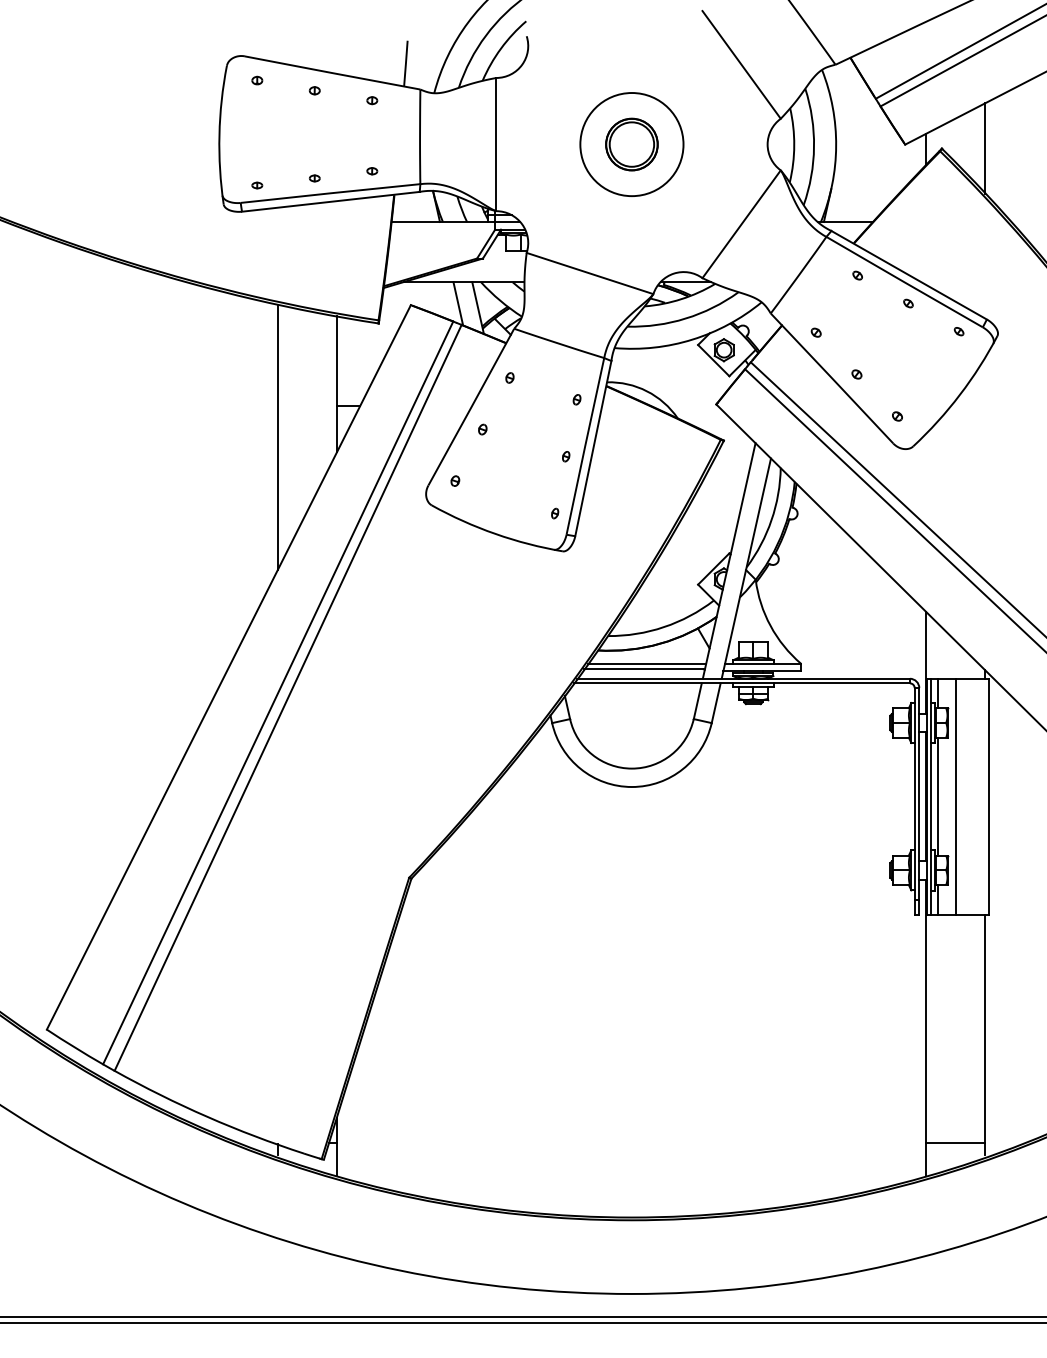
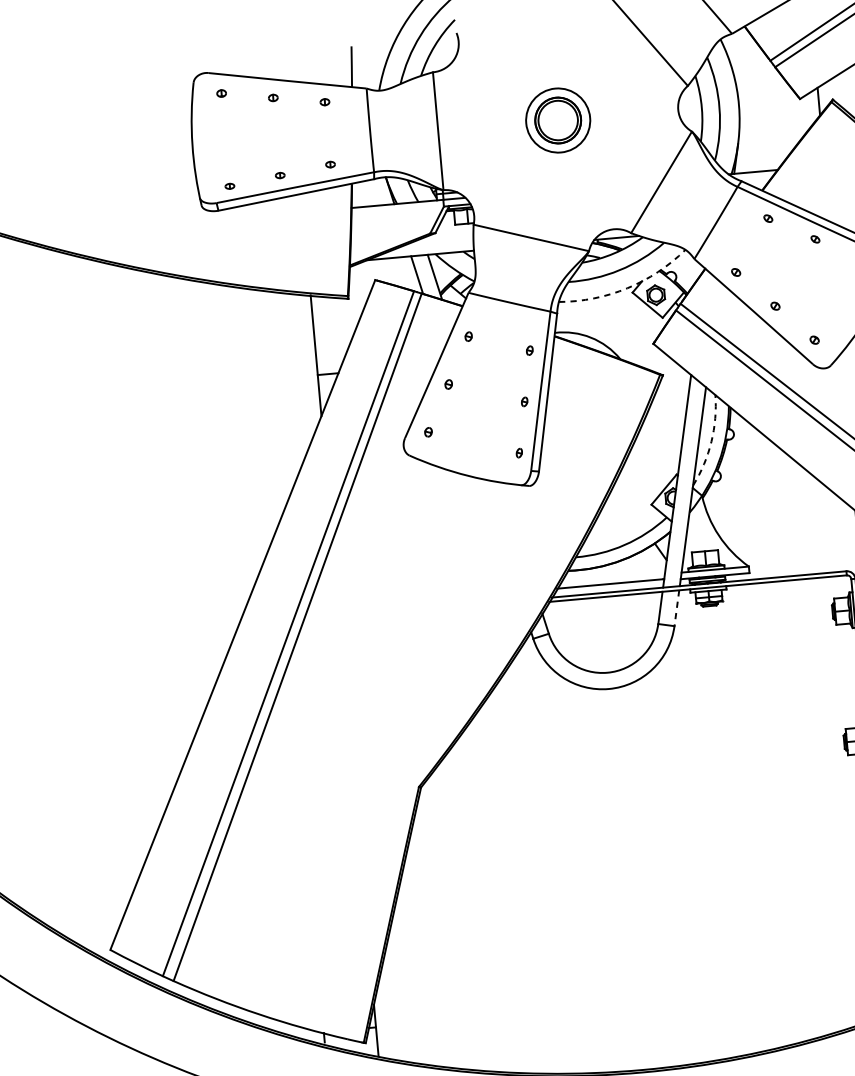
circle: (631, 144) -> (557, 120), size x0.7
arc: (692, 339) -> (627, 288), solid -> dashed
line: (277, 436) -> (267, 406), removed
arc: (771, 520) -> (711, 442), solid -> dashed
line: (646, 663) -> (612, 578), removed
line: (716, 703) -> (677, 608), solid -> dashed

